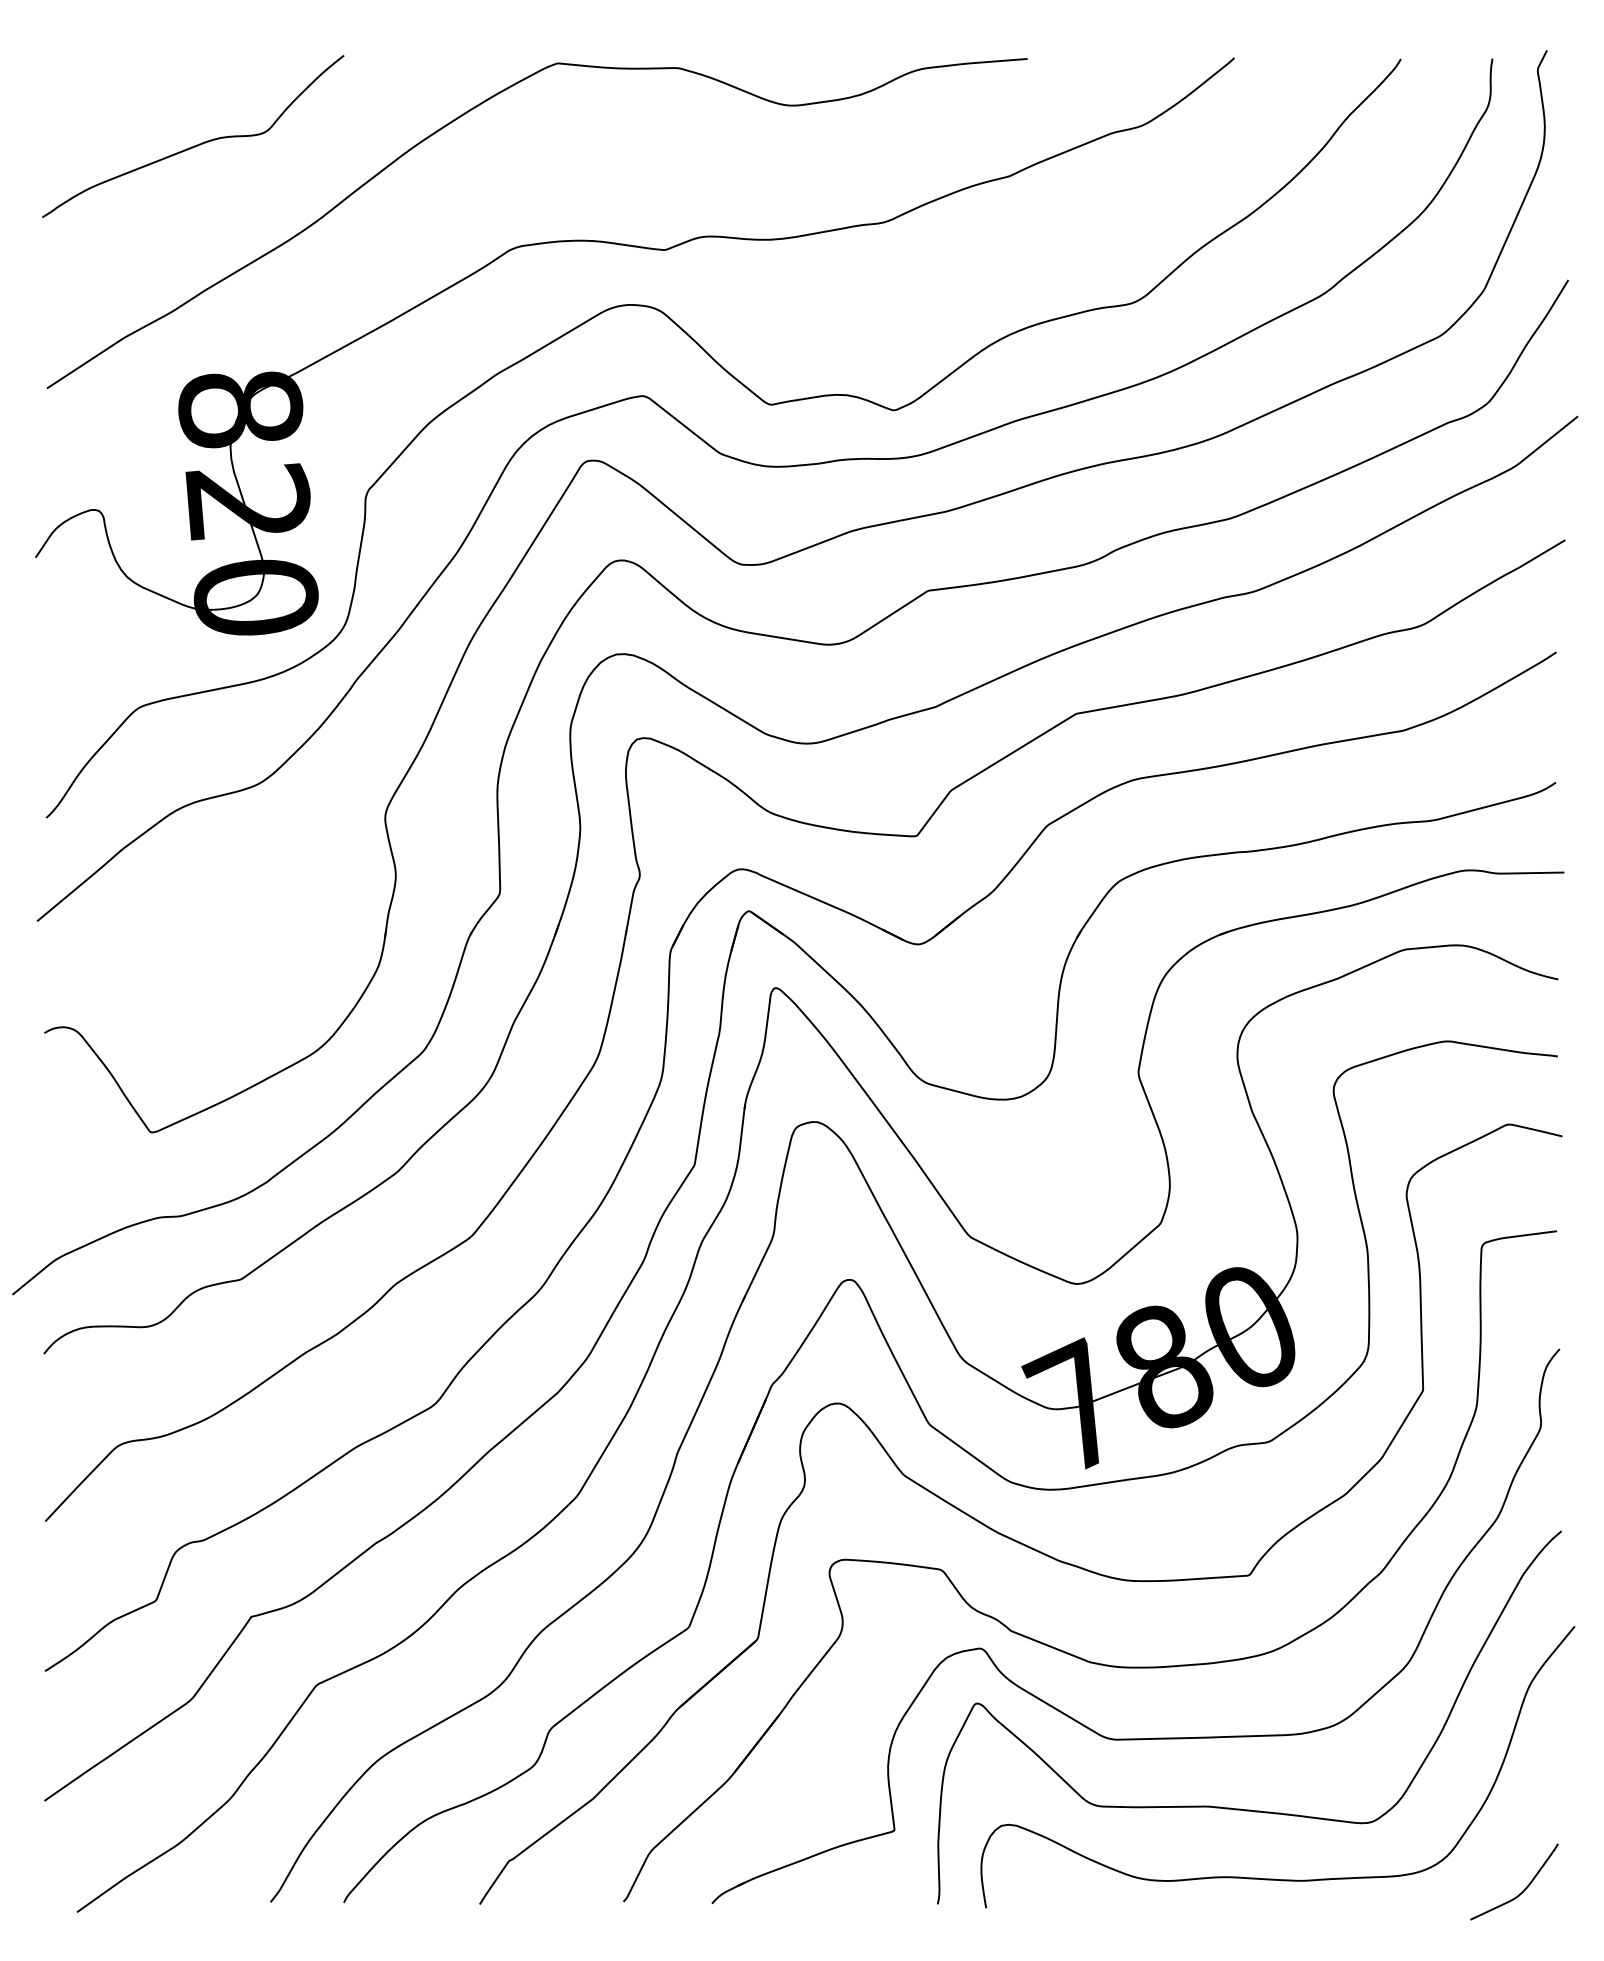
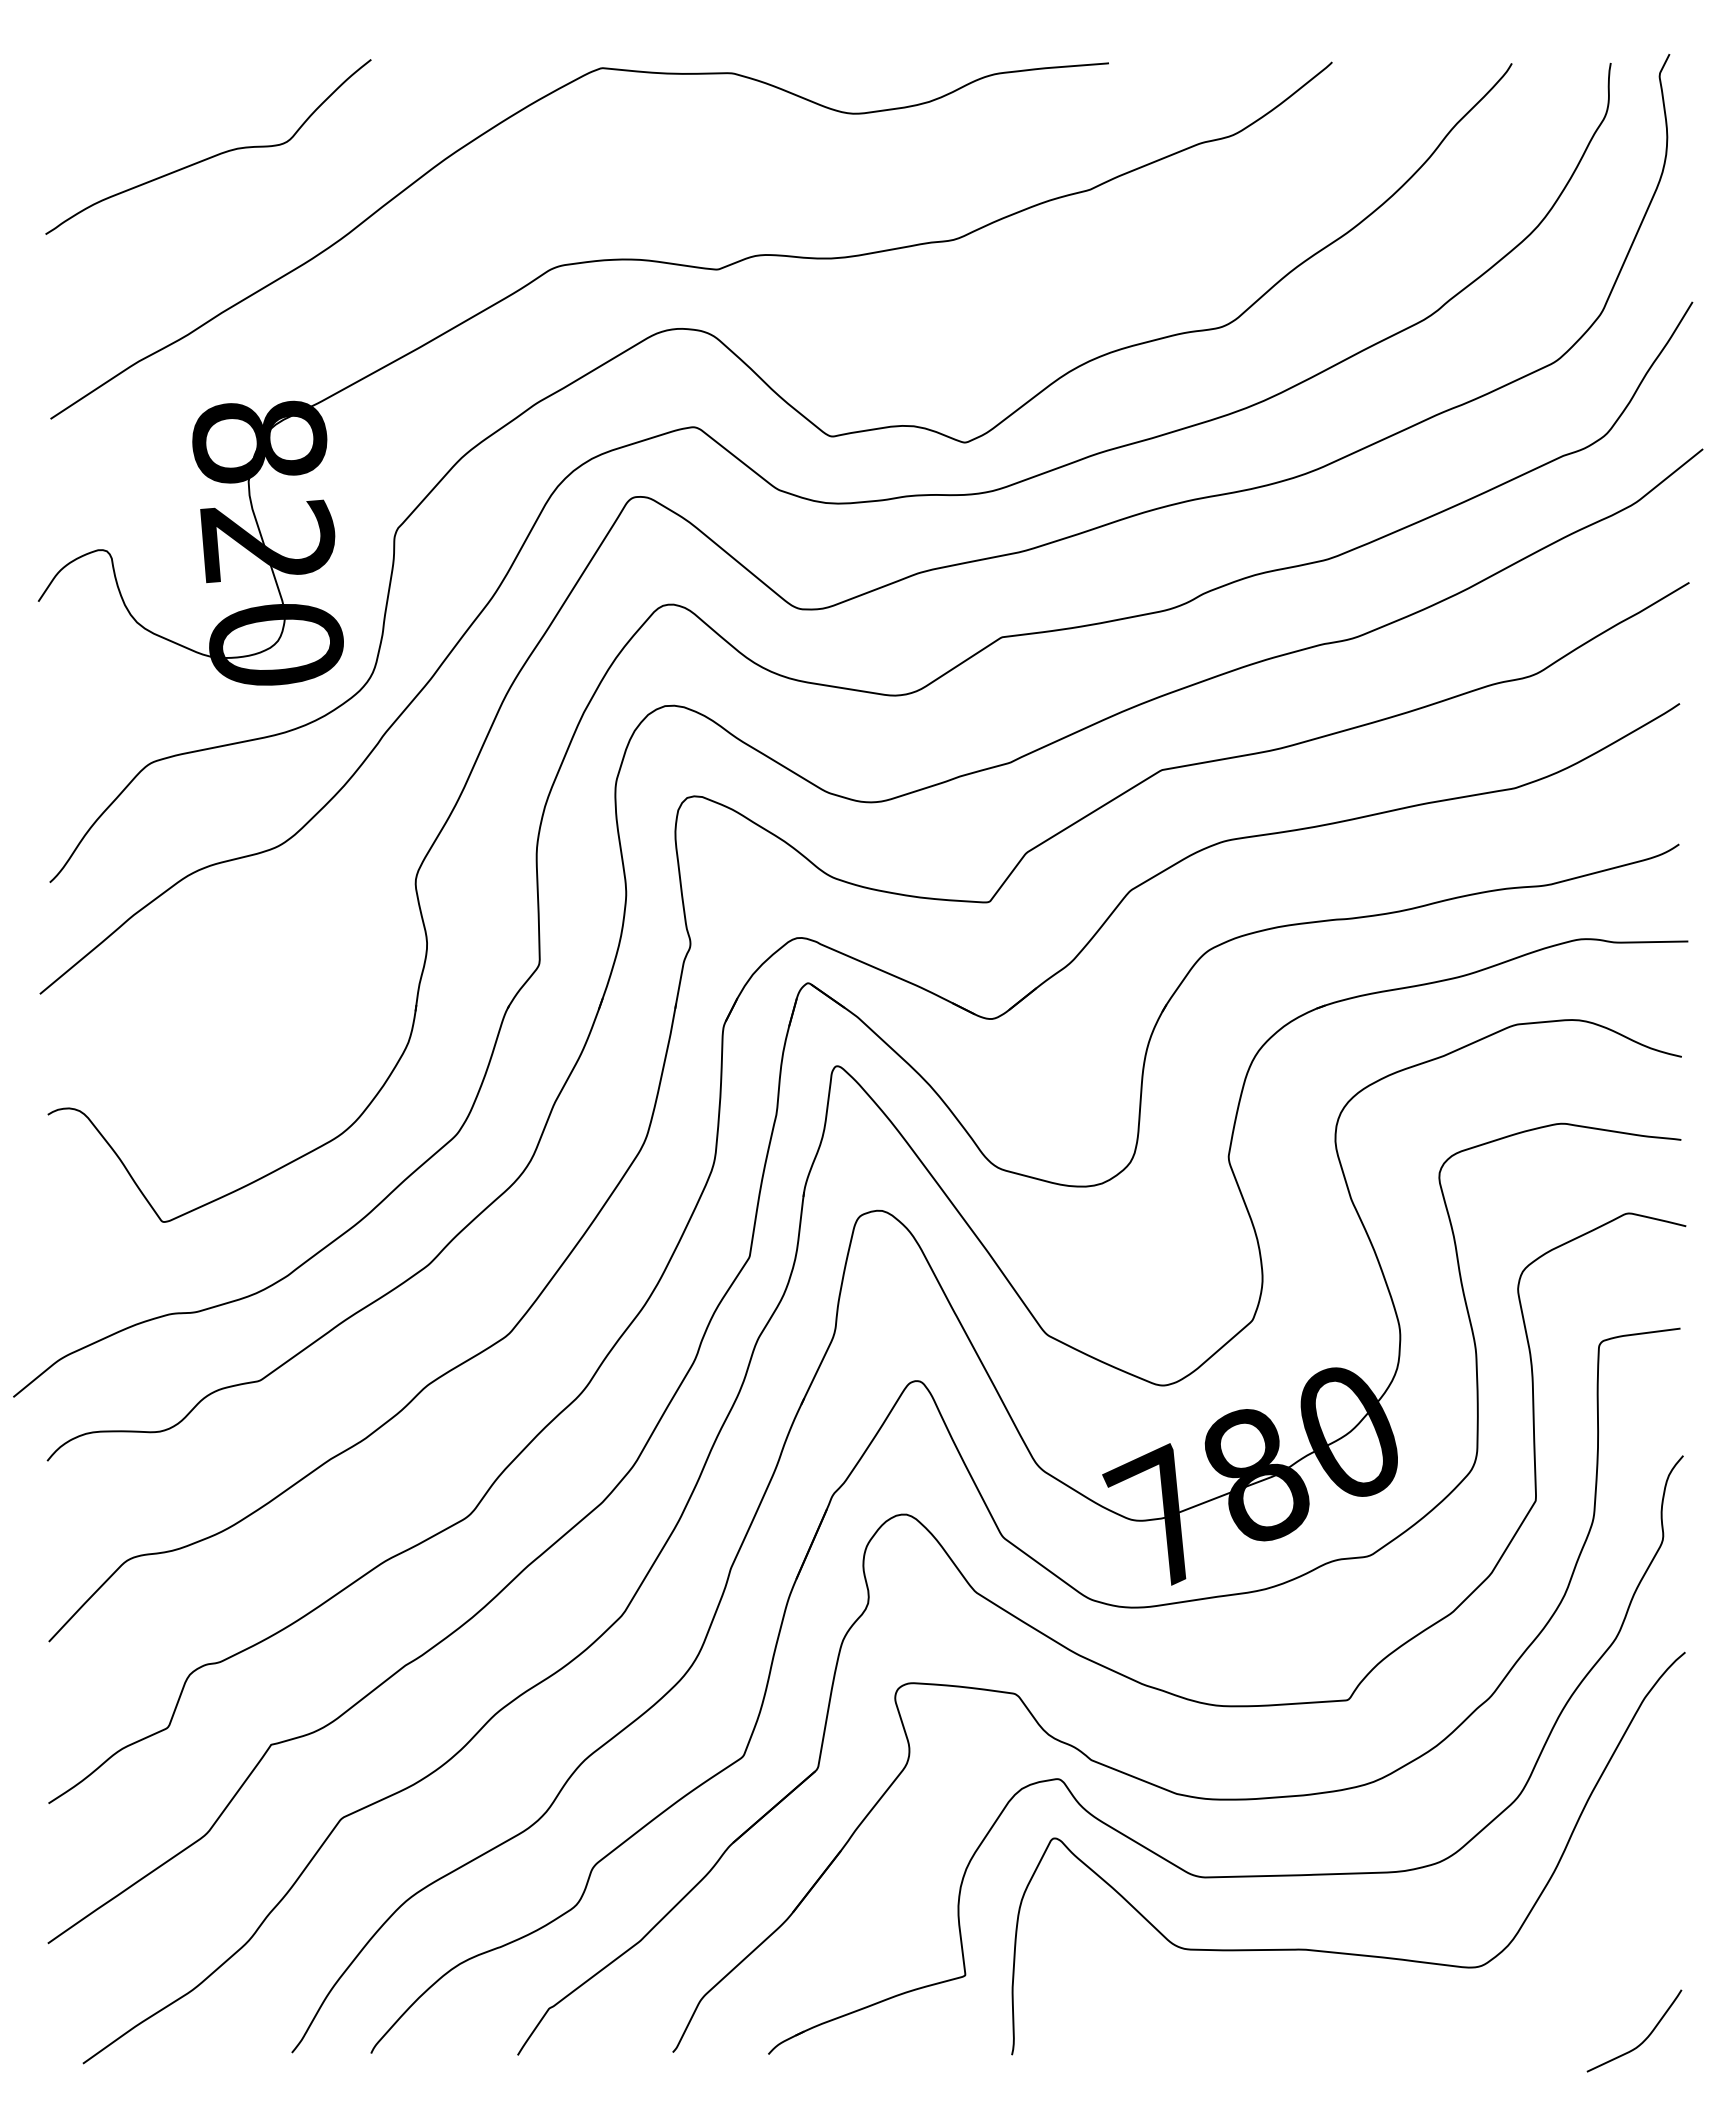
curve: (1278, 1878) -> (1379, 2027), removed

